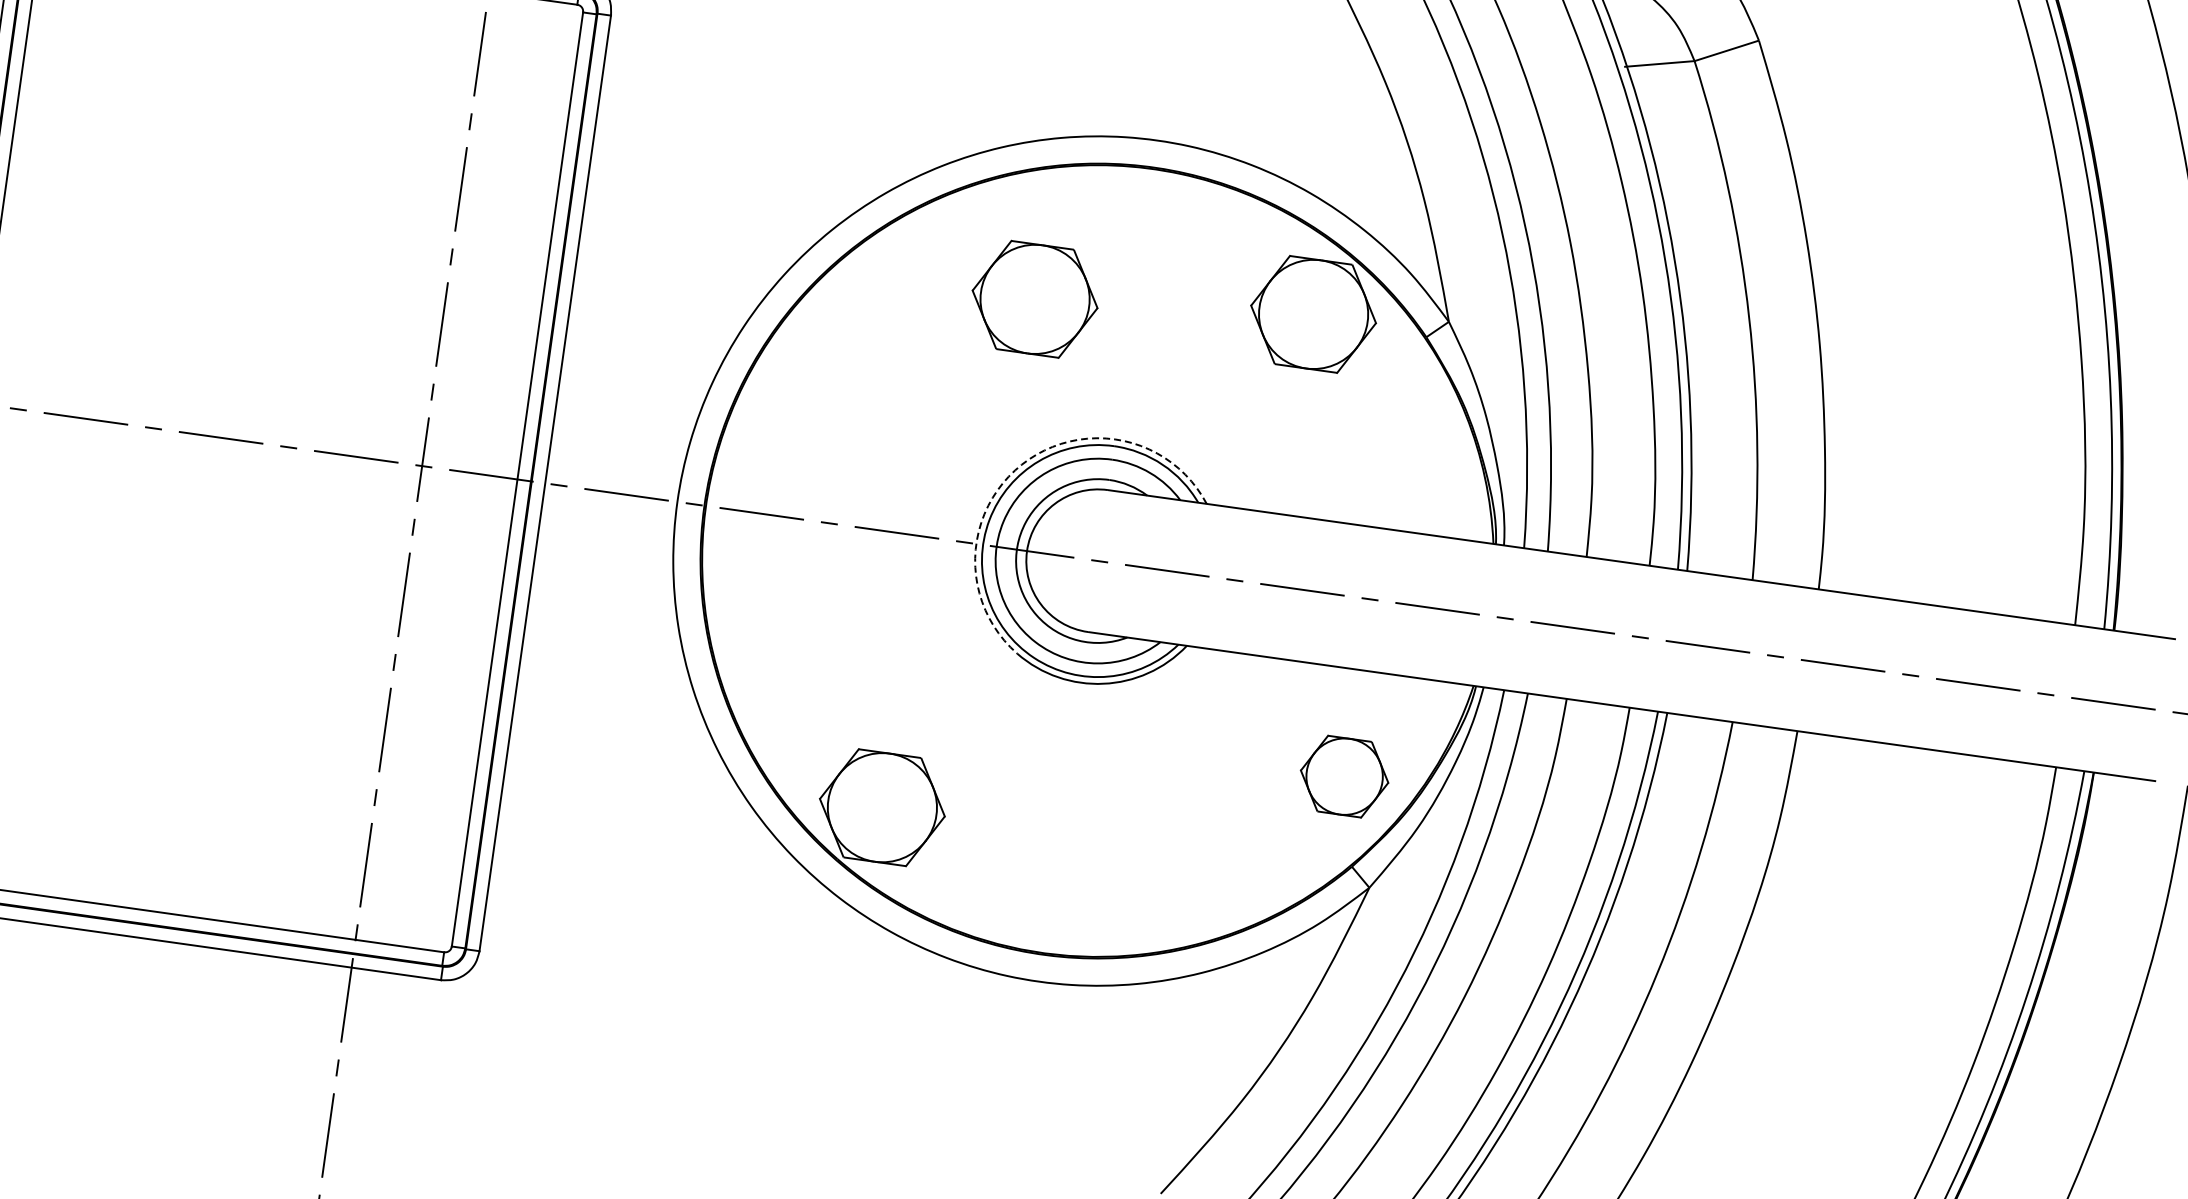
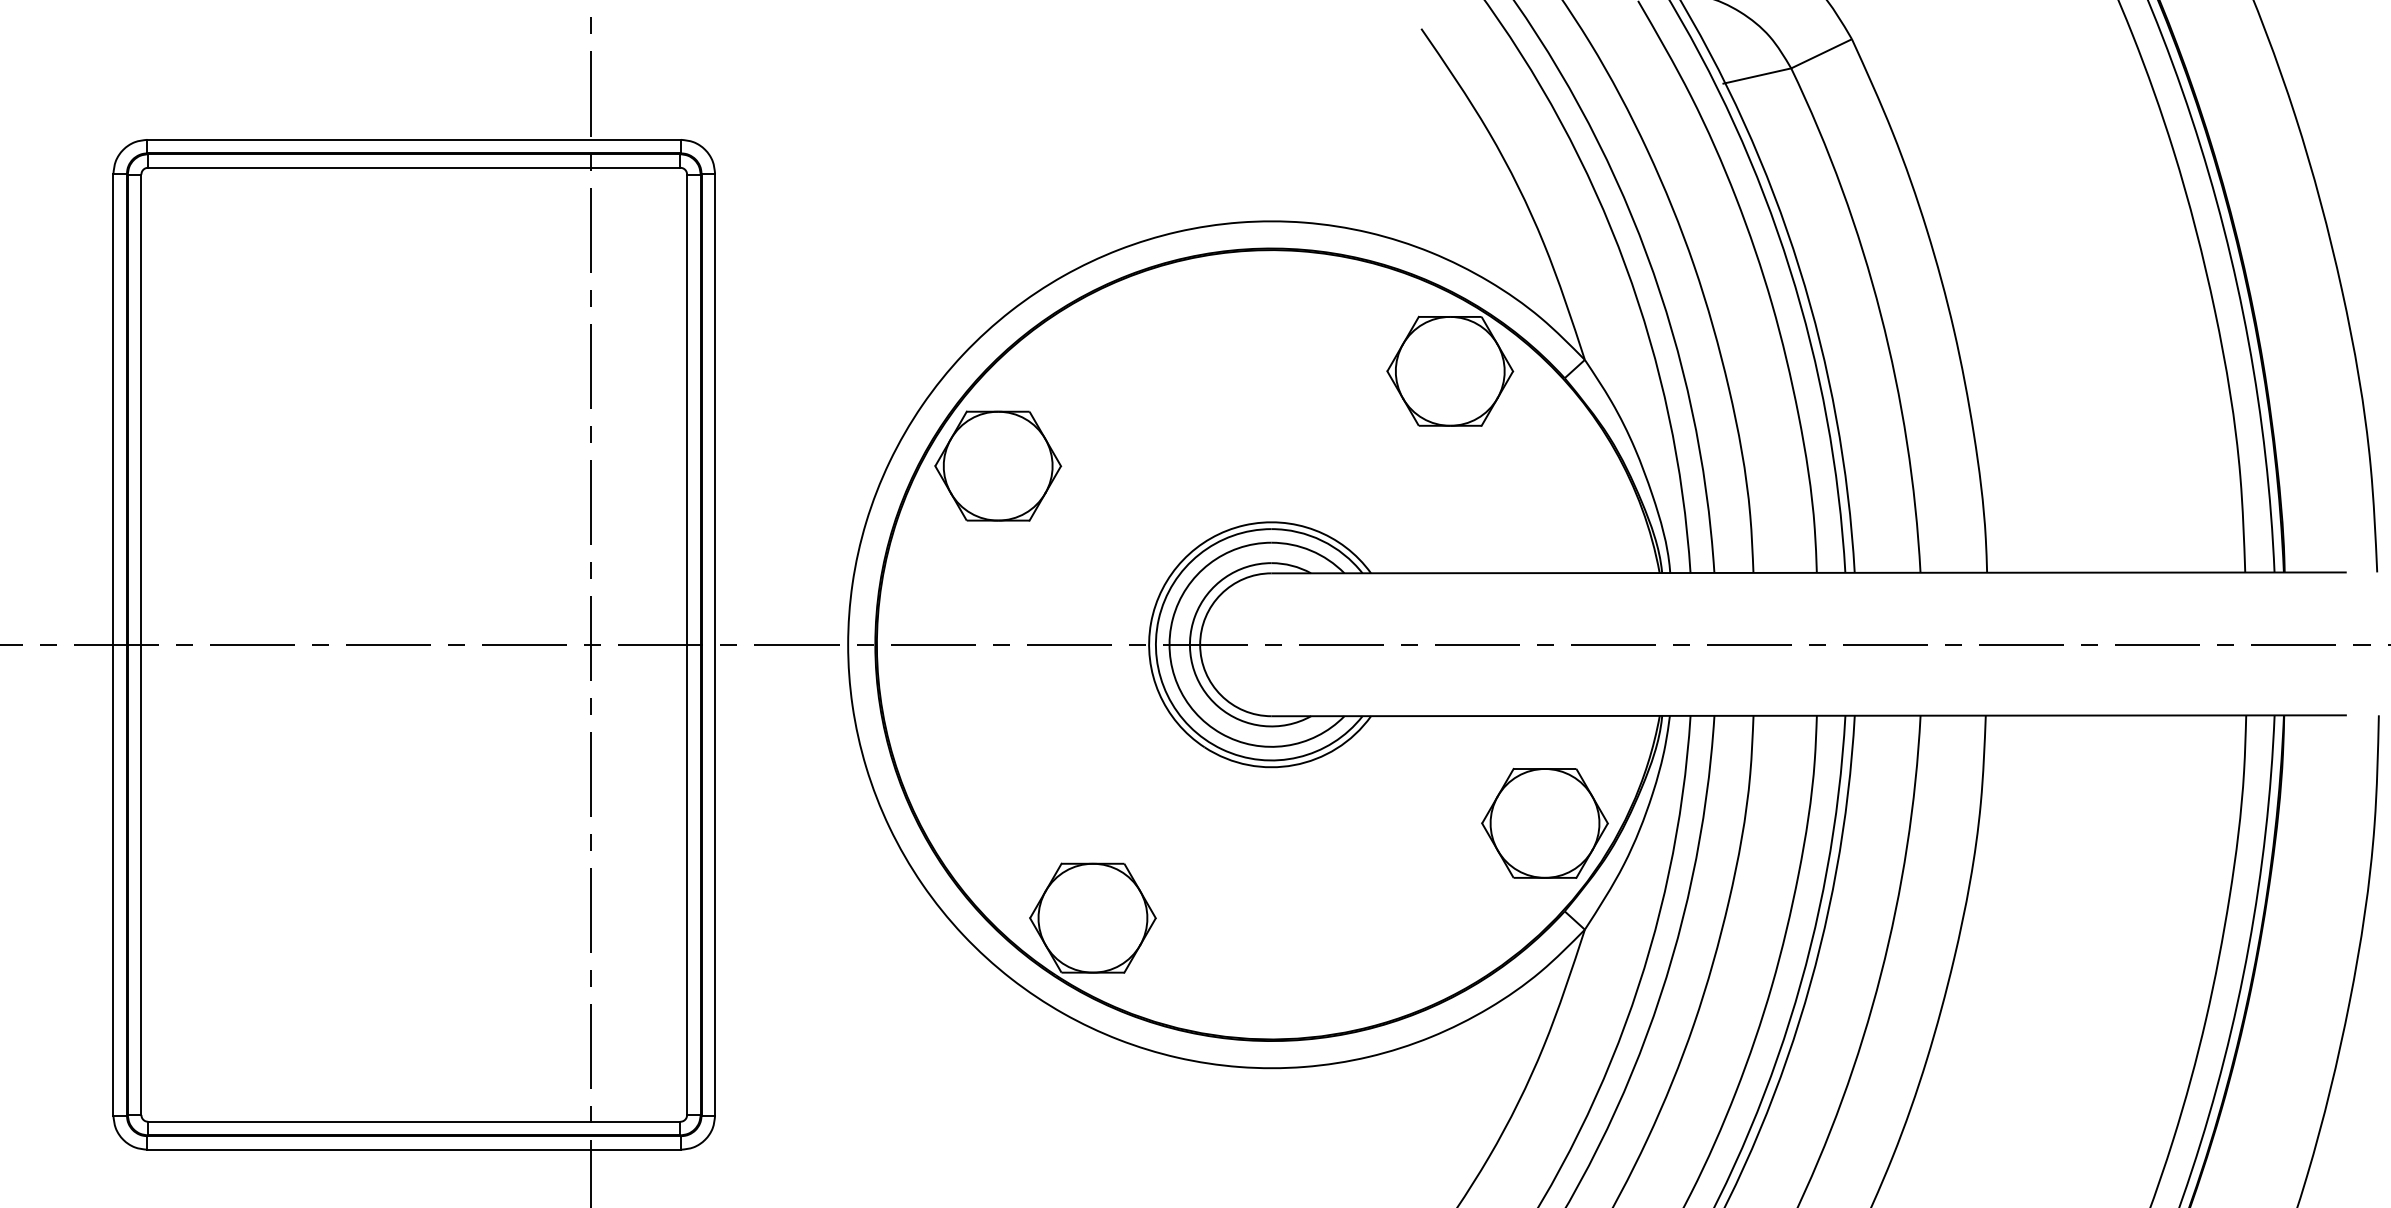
part: (1035, 298) -> (998, 465), moved
arc: (1022, 465) -> (1183, 560), dashed -> solid
part: (1344, 776) -> (1544, 823), size x1.43

